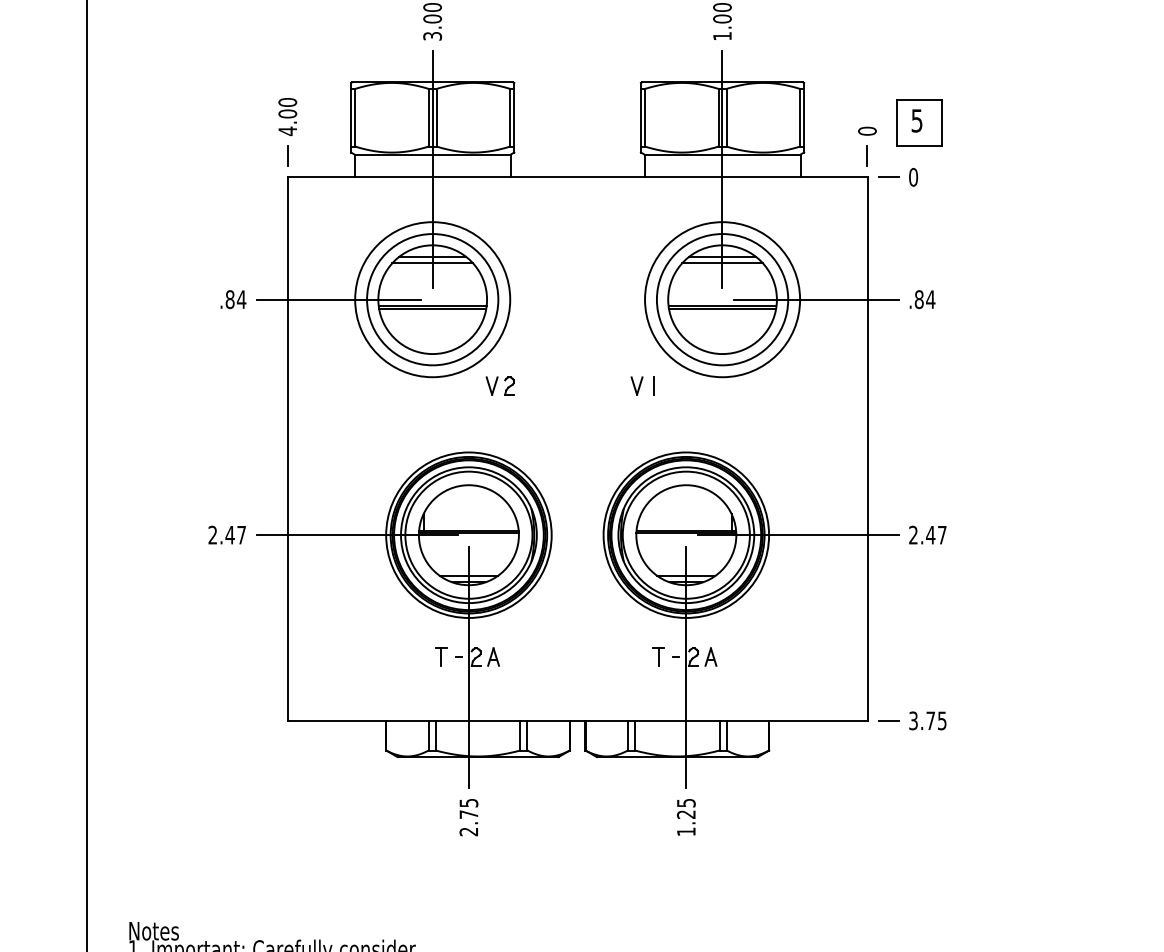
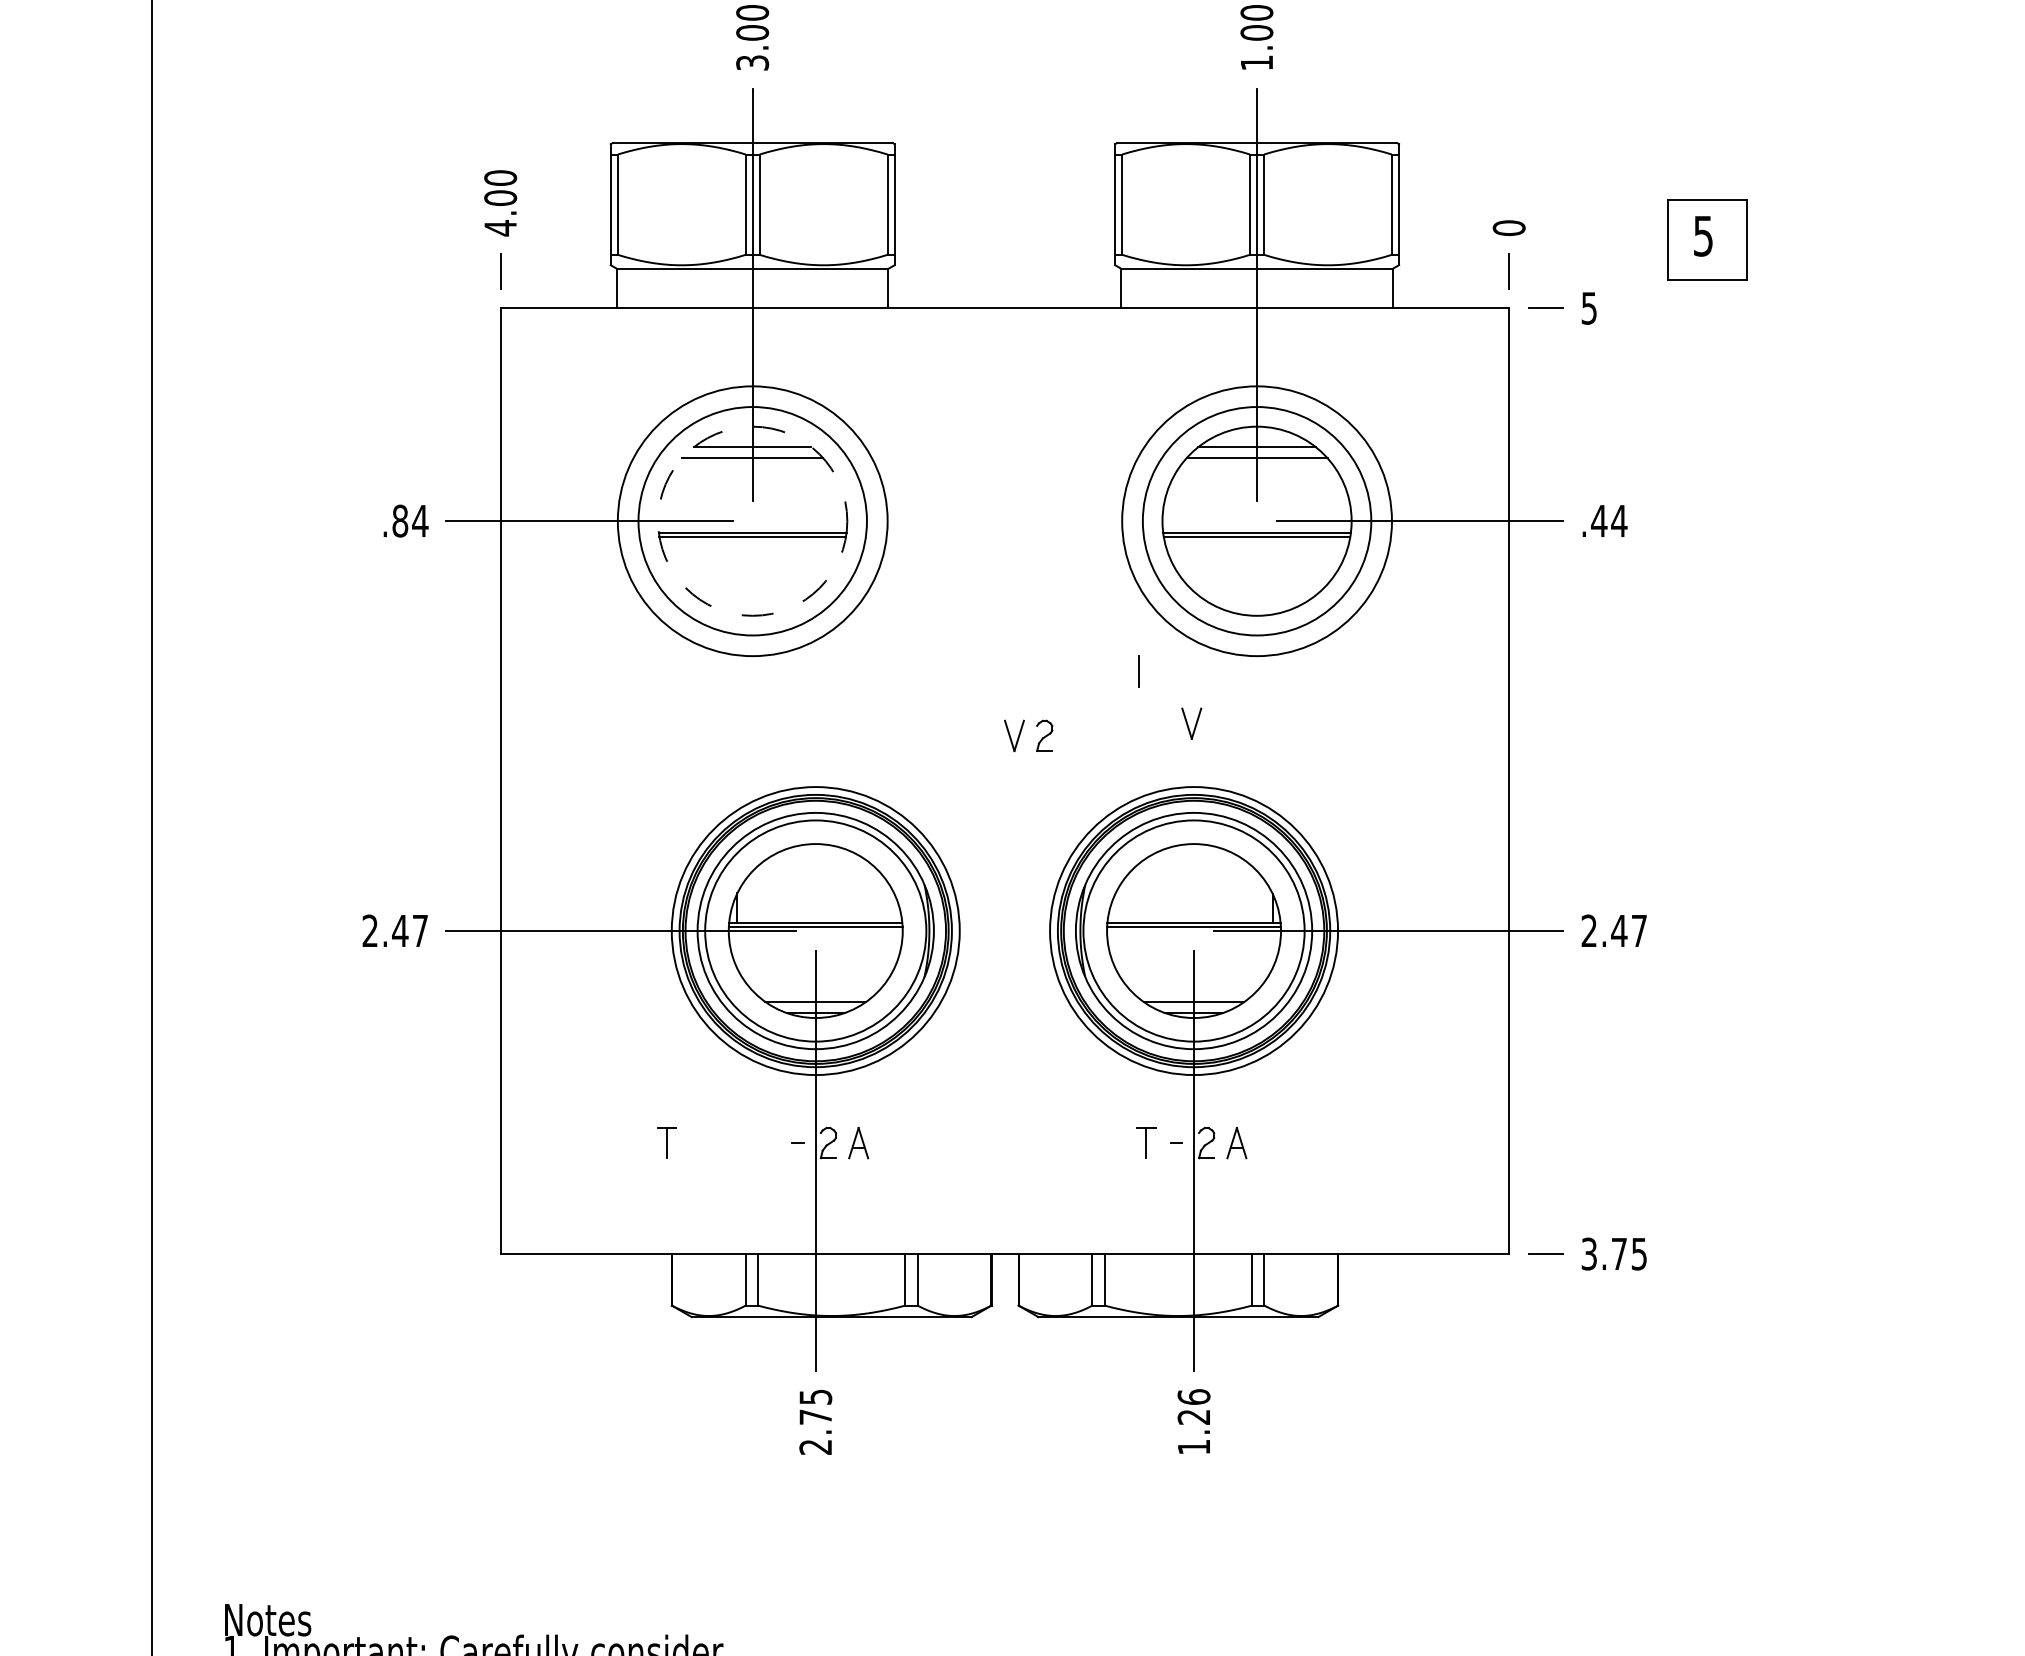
part: (919, 122) -> (1707, 239), moved
text: (913, 176) -> (1589, 306), 0 -> 5
circle: (432, 299) -> (752, 520), solid -> dashed
text: (918, 299) -> (1597, 520), .84 -> .44
part: (499, 385) -> (1027, 734), moved
part: (636, 385) -> (1190, 722), moved
part: (441, 656) -> (667, 1142), moved
text: (686, 802) -> (1194, 1396), 1.25 -> 1.26

